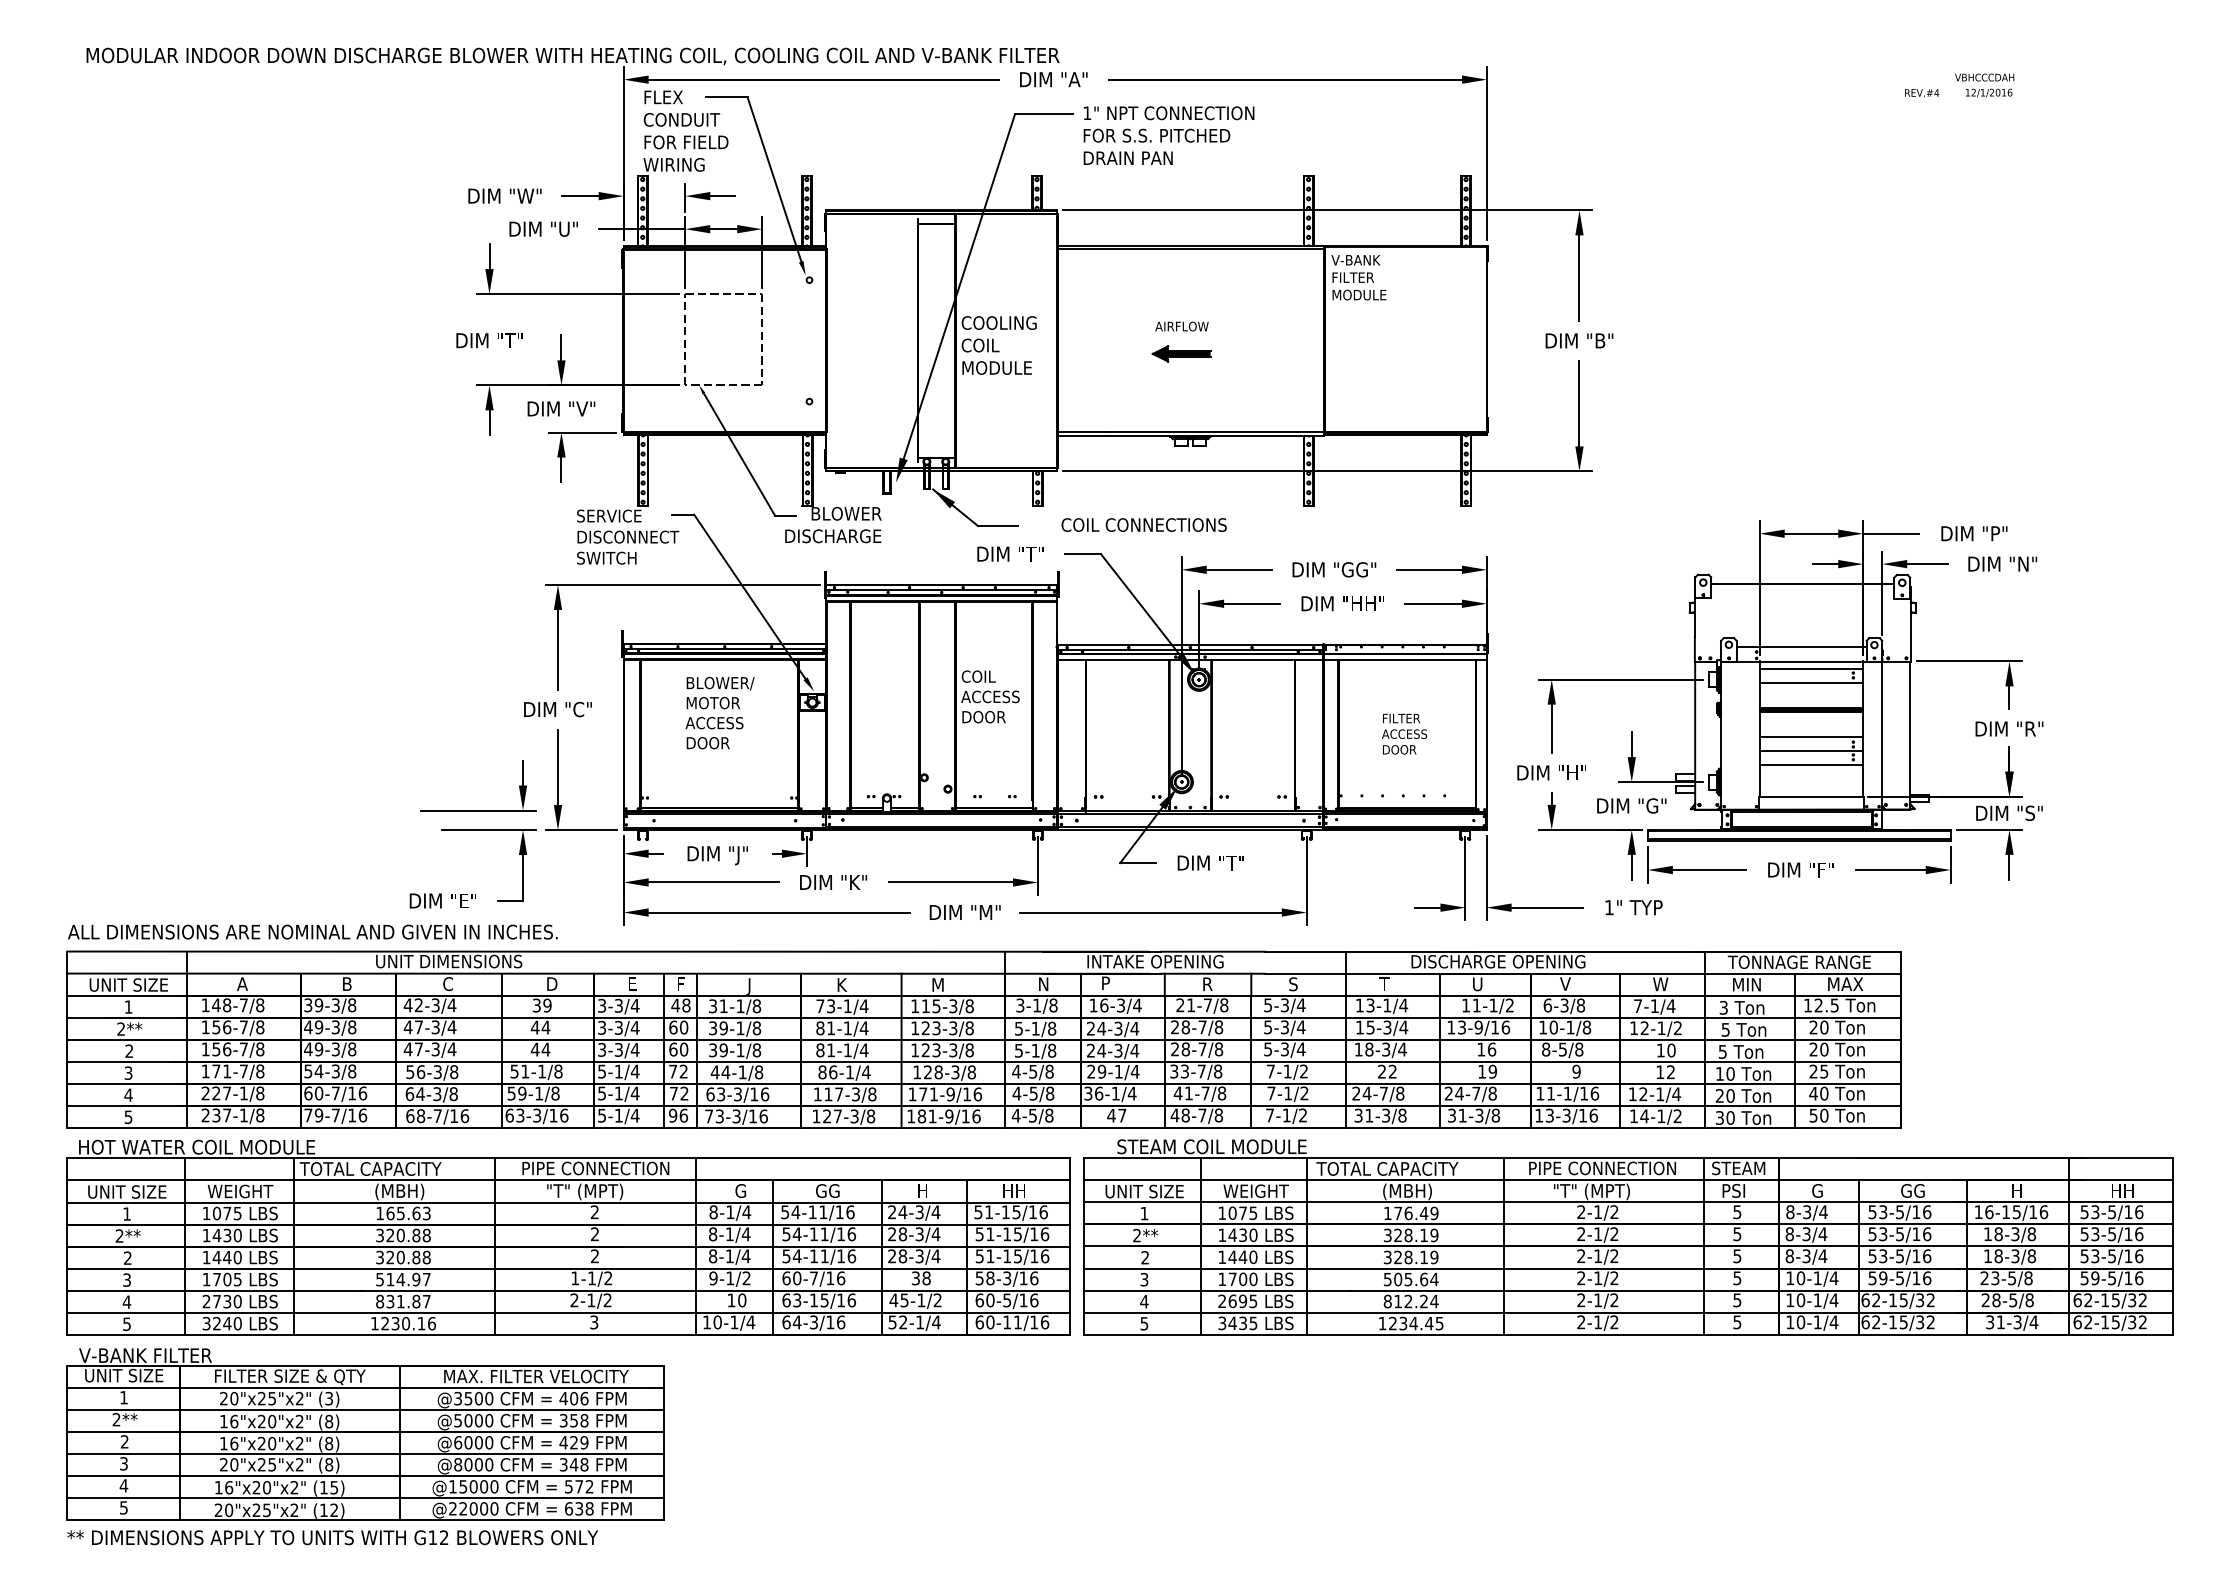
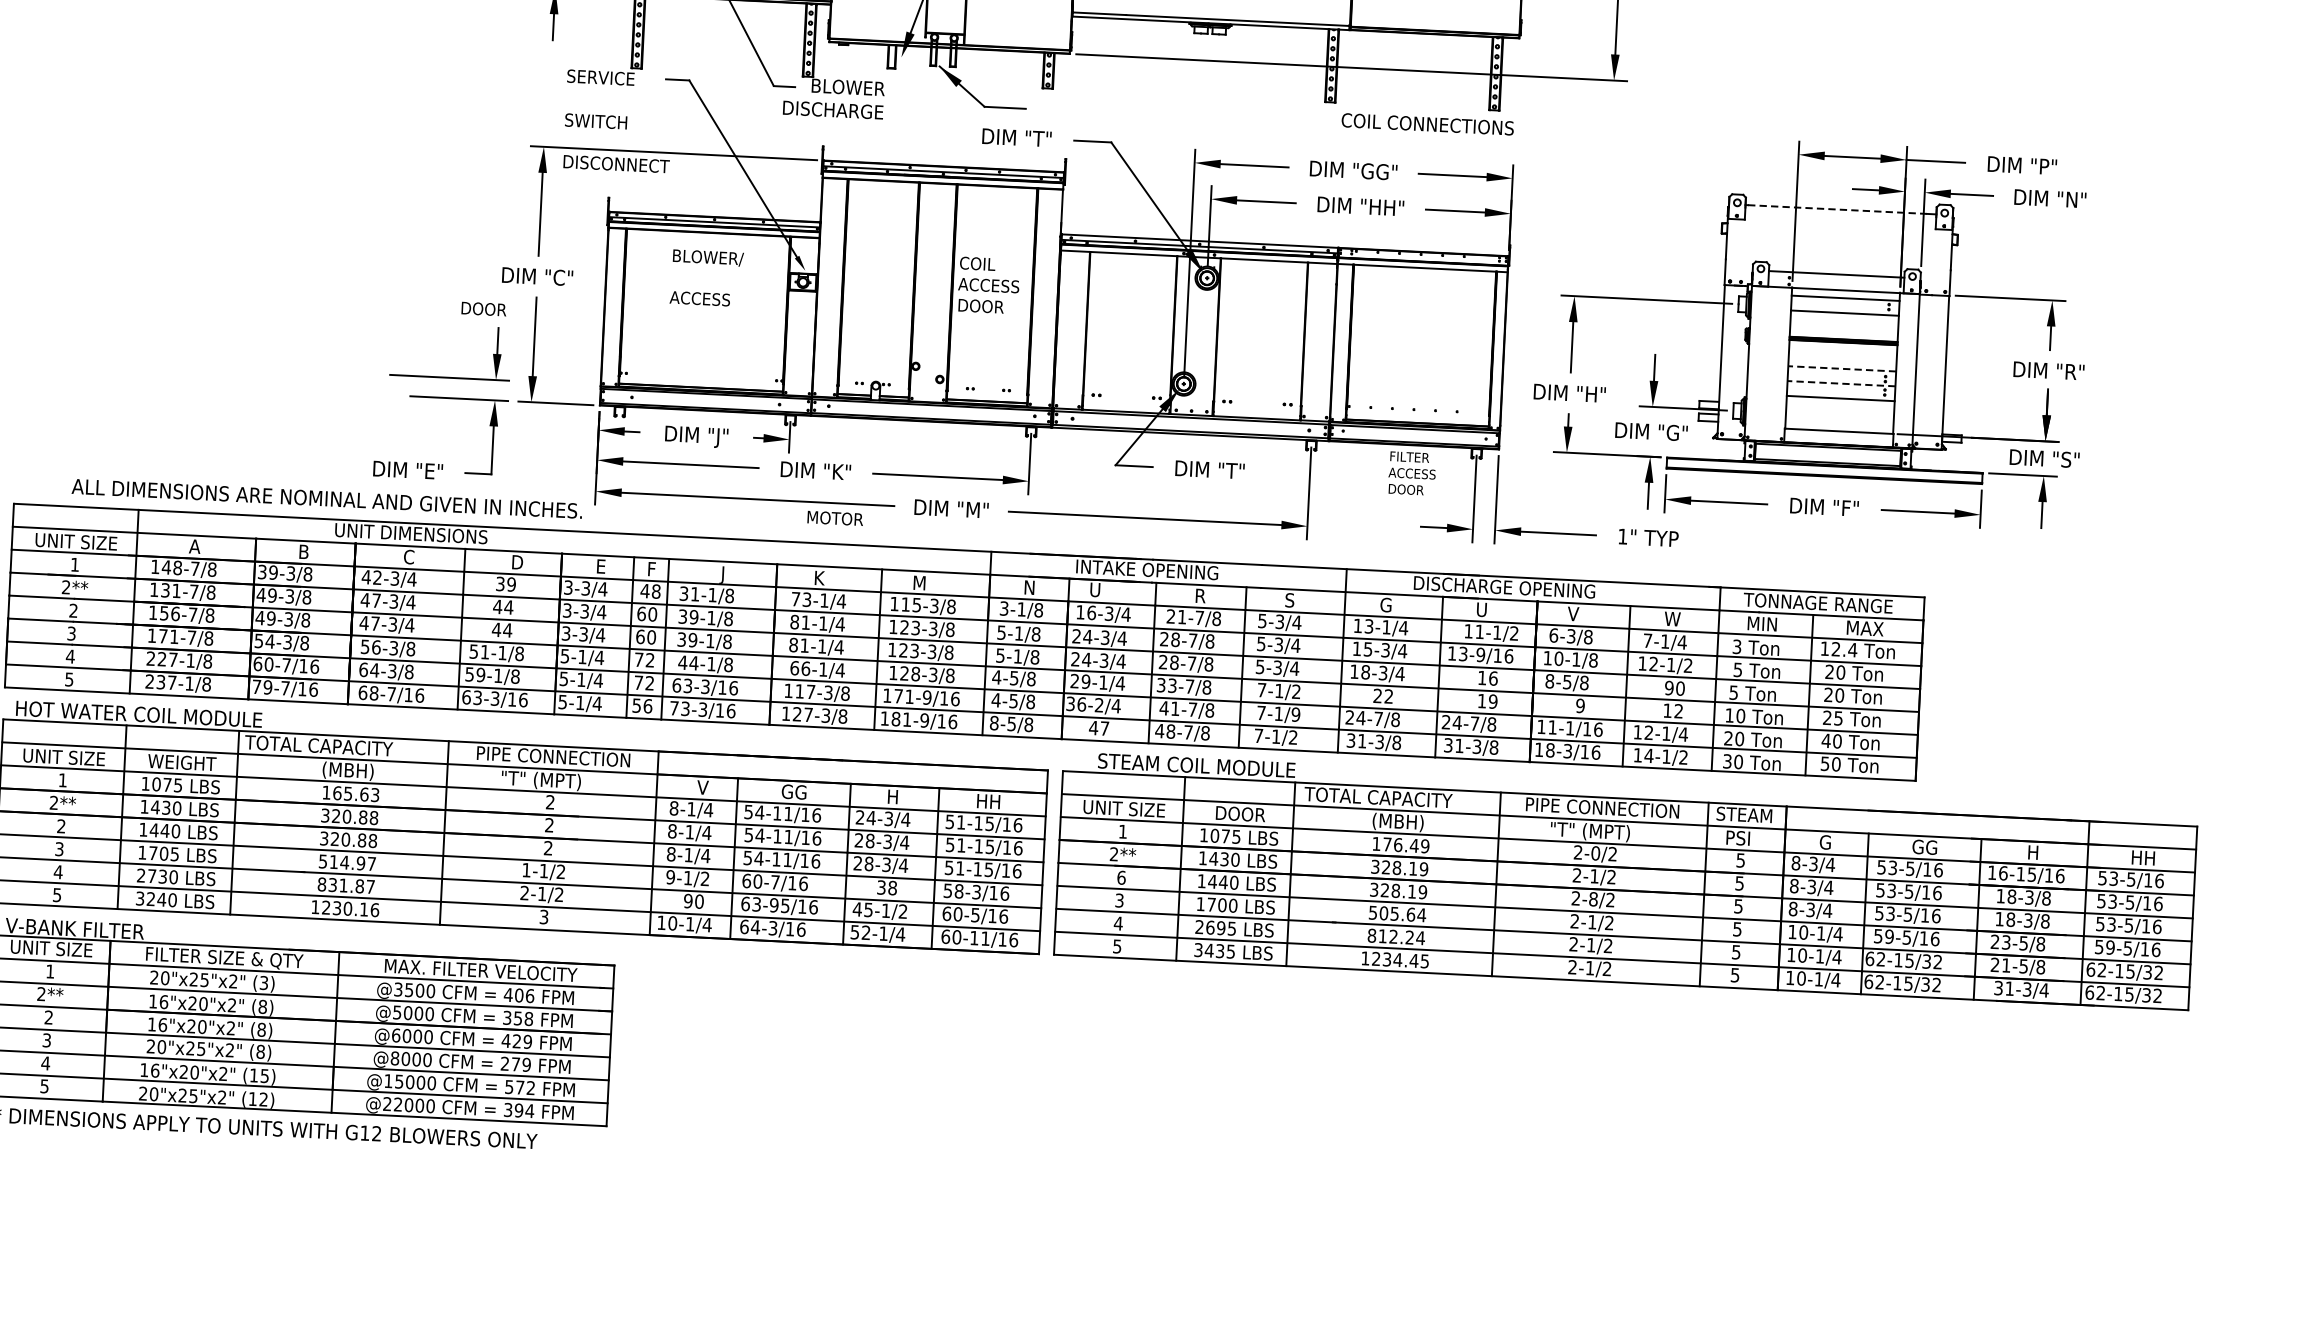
text: (1143, 524) -> (1427, 123), moved
text: (628, 536) -> (616, 163), moved
line: (1799, 584) -> (1837, 209), solid -> dashed
text: (712, 703) -> (834, 518), moved
text: (1404, 733) -> (1412, 472), moved
line: (1811, 736) -> (1842, 368), solid -> dashed
text: (707, 743) -> (483, 309), moved
line: (1811, 750) -> (1841, 383), solid -> dashed
text: (312, 931) -> (326, 498), moved
text: (1106, 983) -> (1095, 590), P -> U
text: (1384, 984) -> (1384, 605), T -> G
text: (1834, 1005) -> (1852, 650), 12.5 -> 12.4
text: (221, 1027) -> (170, 590), 156-7/8 -> 131-7/8
text: (1660, 1050) -> (1668, 688), 10 -> 90
text: (822, 1072) -> (794, 668), 86-1/4 -> 66-1/4
text: (1115, 1093) -> (1098, 705), 36-1/4 -> 36-2/4
text: (1304, 1093) -> (1295, 714), 7-1/2 -> 7-1/9
text: (672, 1115) -> (636, 705), 96 -> 56
text: (1015, 1115) -> (993, 722), 4-5/8 -> 8-5/8
text: (1549, 1115) -> (1550, 750), 13-3/16 -> 18-3/16
text: (1255, 1190) -> (1239, 813), WEIGHT -> DOOR
text: (740, 1191) -> (703, 788), G -> V
text: (1598, 1212) -> (1596, 853), 2-1/2 -> 2-0/2
text: (1598, 1256) -> (1593, 899), 2-1/2 -> 2-8/2
text: (1145, 1257) -> (1121, 877), 2 -> 6
text: (731, 1300) -> (688, 901), 10 -> 90
text: (813, 1300) -> (773, 905), 63-15/16 -> 63-95/16
text: (1996, 1300) -> (2006, 965), 28-5/8 -> 21-5/8
text: (573, 1464) -> (515, 1064), 348 -> 279
text: (579, 1508) -> (519, 1110), 638 -> 394

